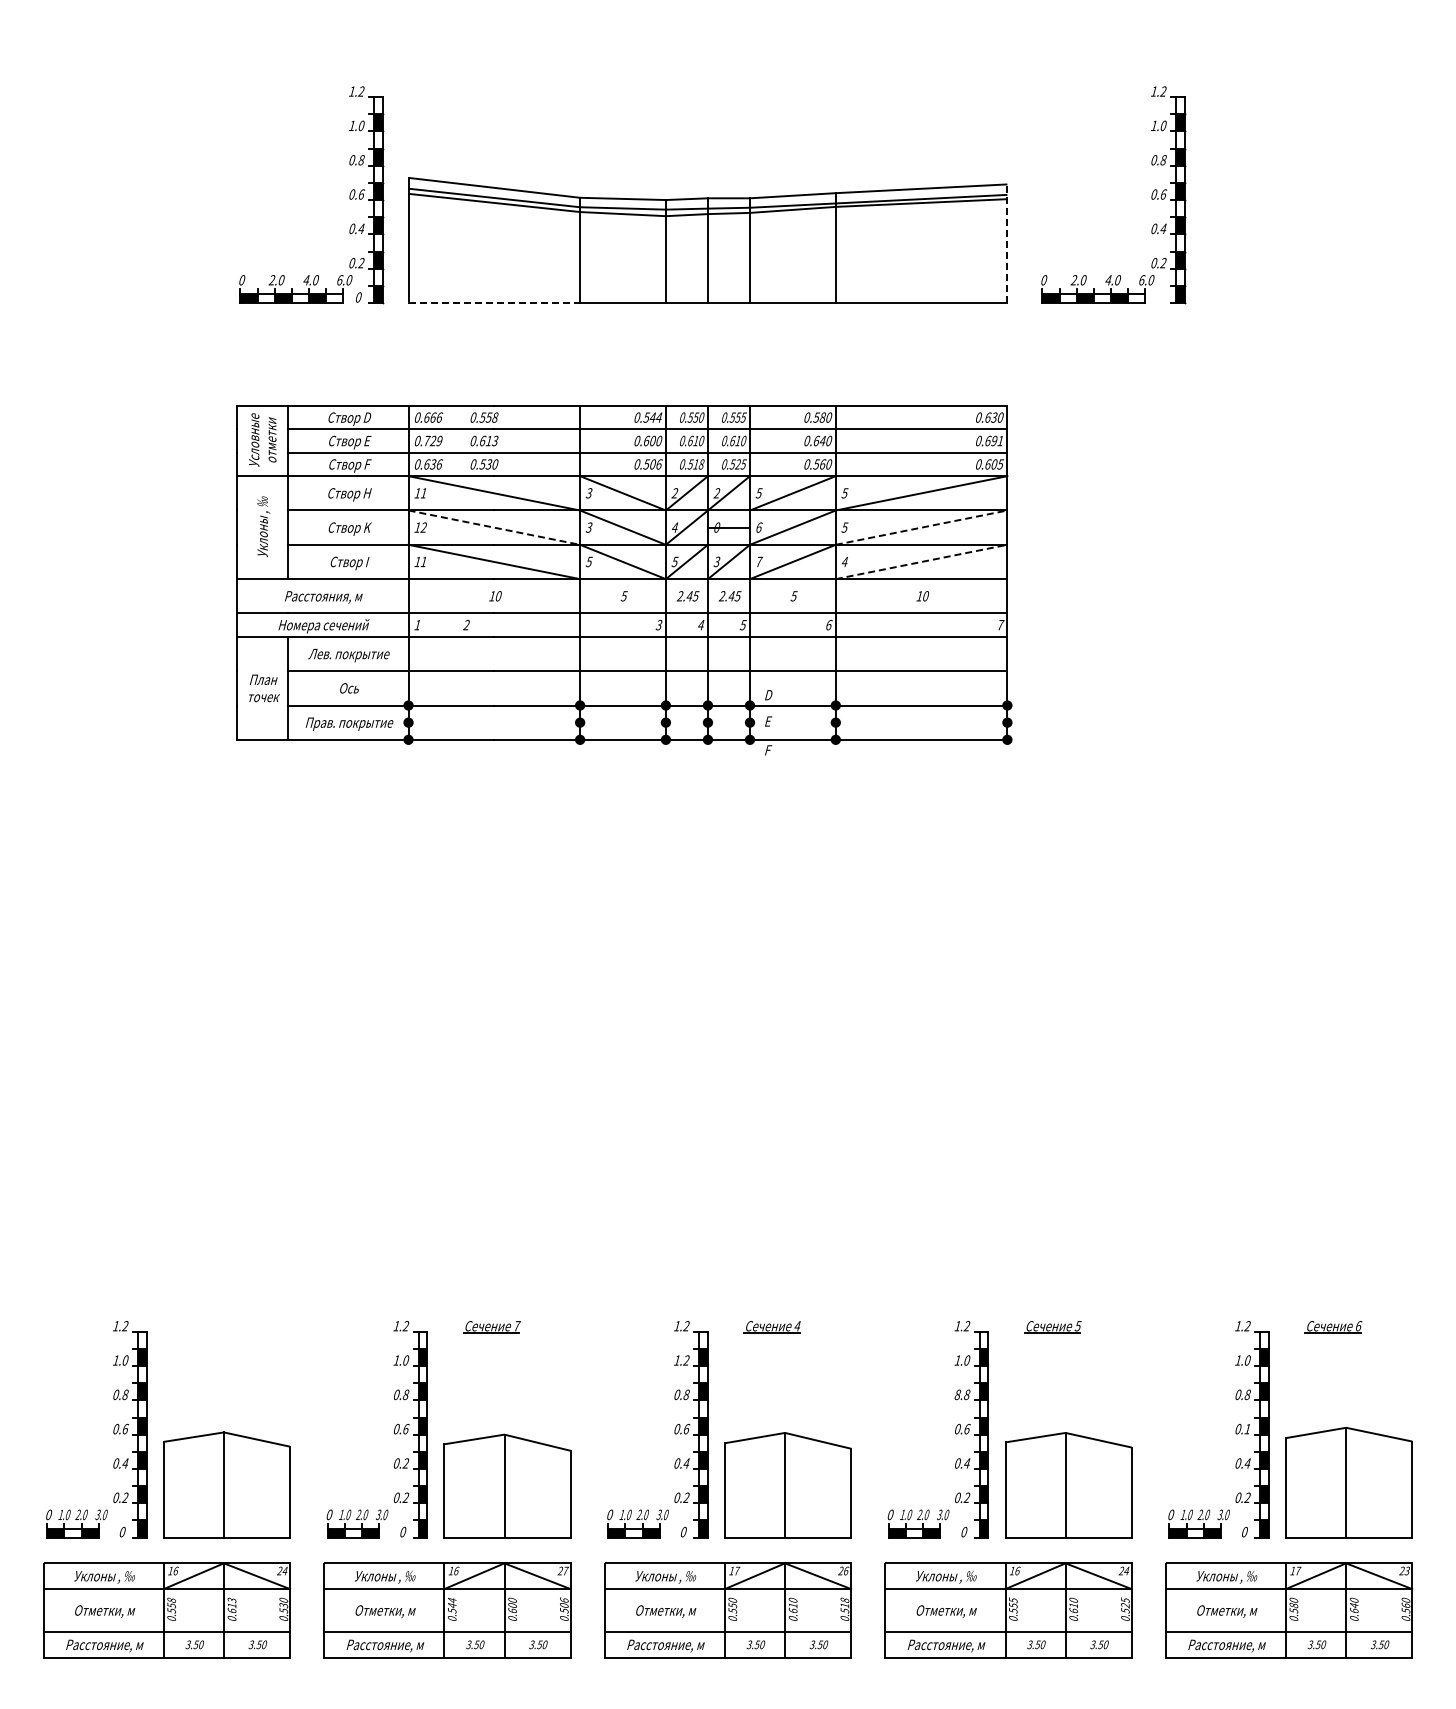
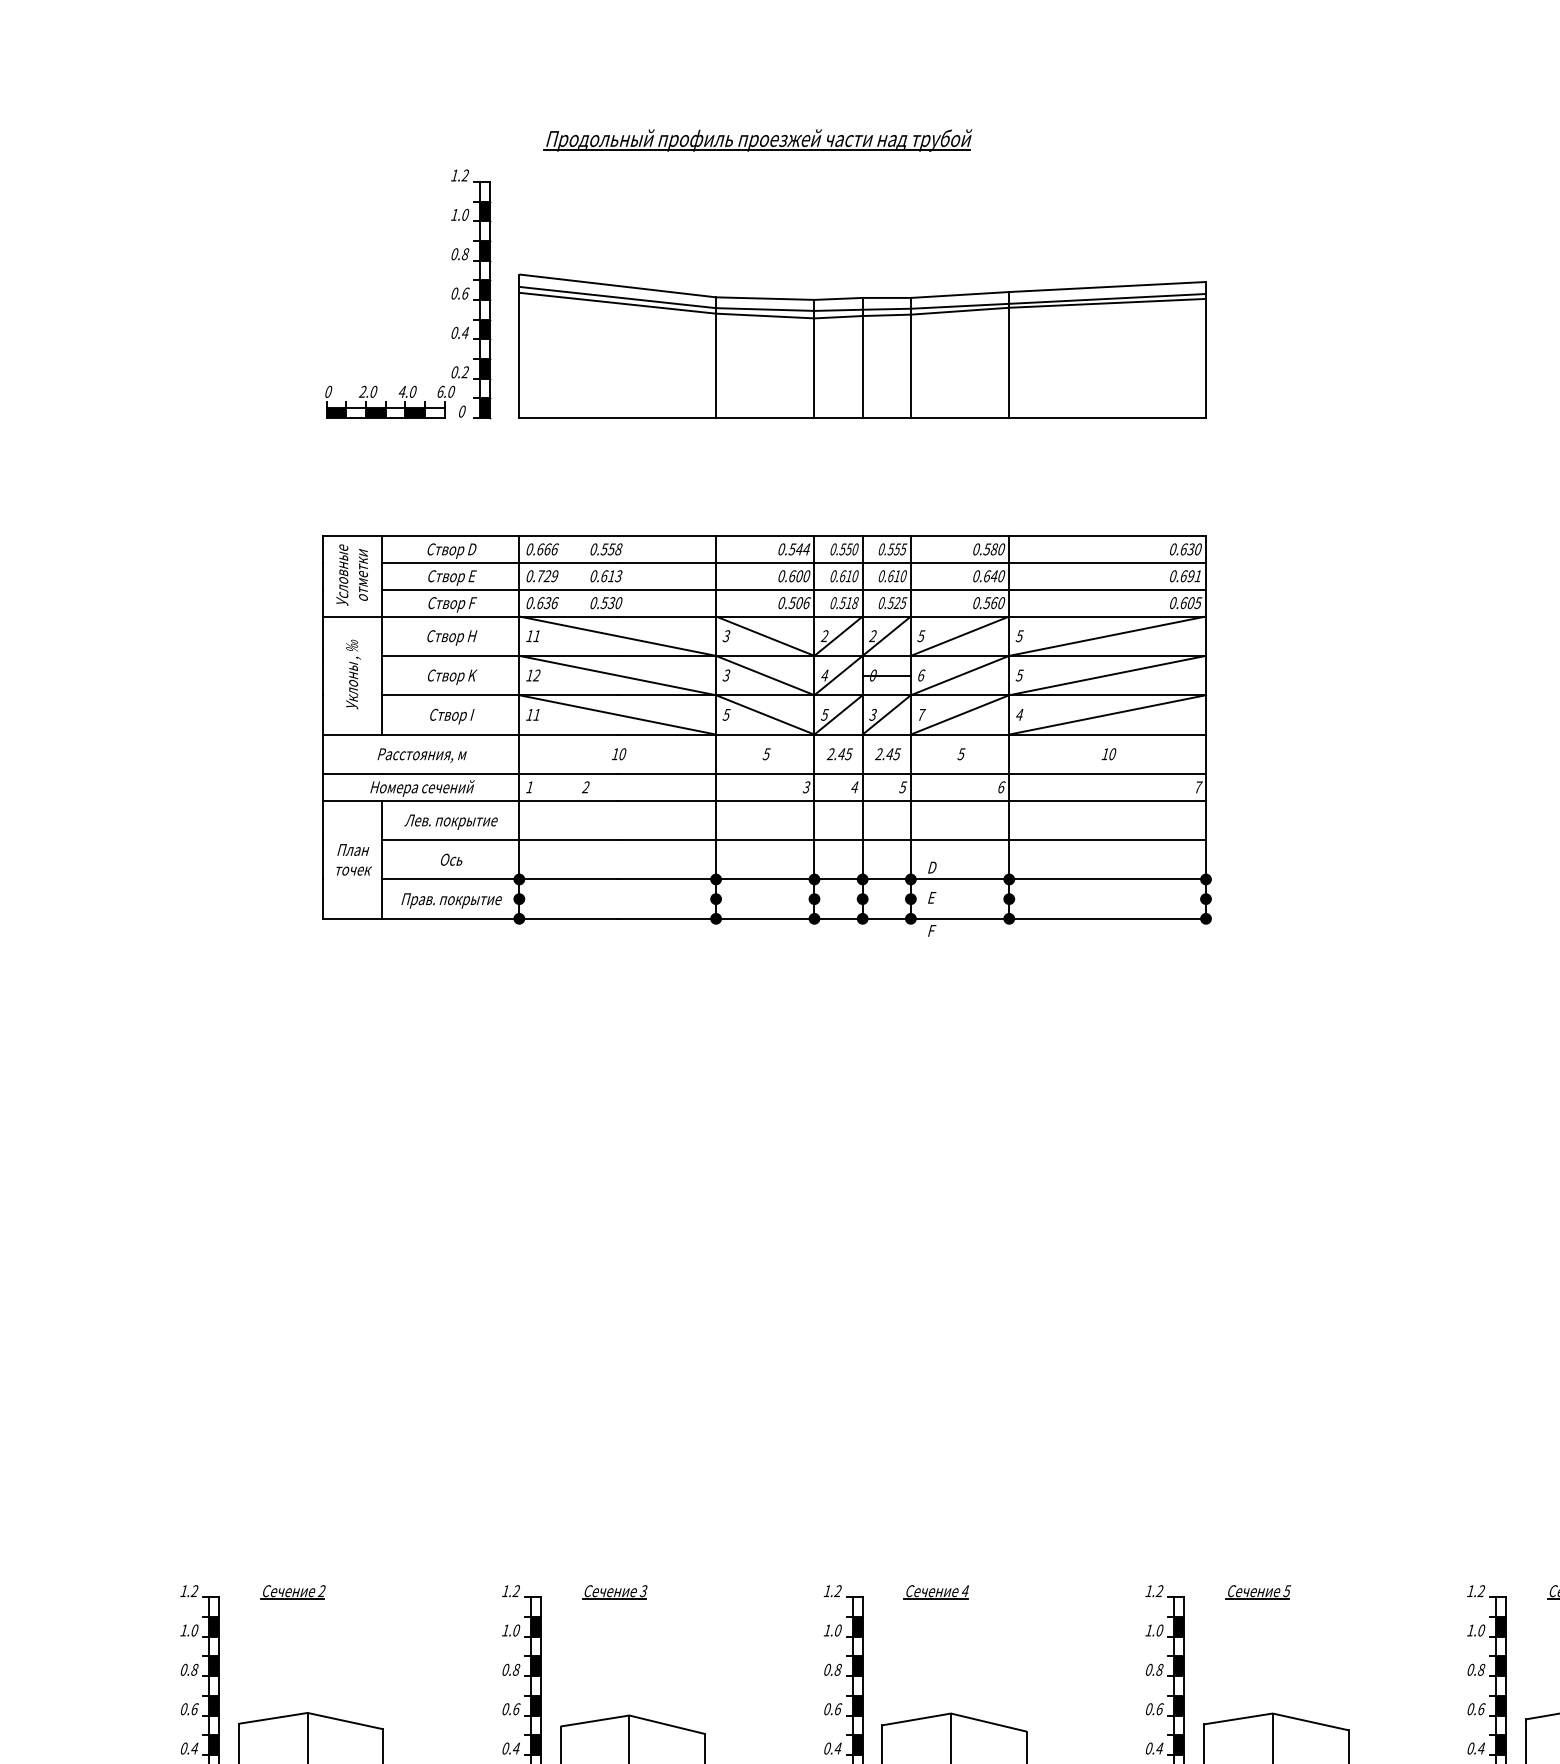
part: (616, 60) -> (757, 139), added
part: (1151, 195) -> (1371, 294), removed
line: (1007, 243) -> (1206, 349), dashed -> solid
line: (494, 302) -> (617, 417), dashed -> solid
line: (494, 527) -> (617, 675), dashed -> solid
line: (922, 527) -> (1108, 675), dashed -> solid
line: (922, 561) -> (1108, 714), dashed -> solid
text: (516, 1326) -> (643, 1591), 7 -> 3
part: (210, 1327) -> (292, 1592), added
text: (686, 1360) -> (838, 1630), 1.2 -> 1.0
text: (957, 1394) -> (1148, 1669), 8.8 -> 0.8
text: (1247, 1428) -> (1481, 1708), 0.1 -> 0.6
text: (405, 1463) -> (515, 1748), 0.2 -> 0.4

